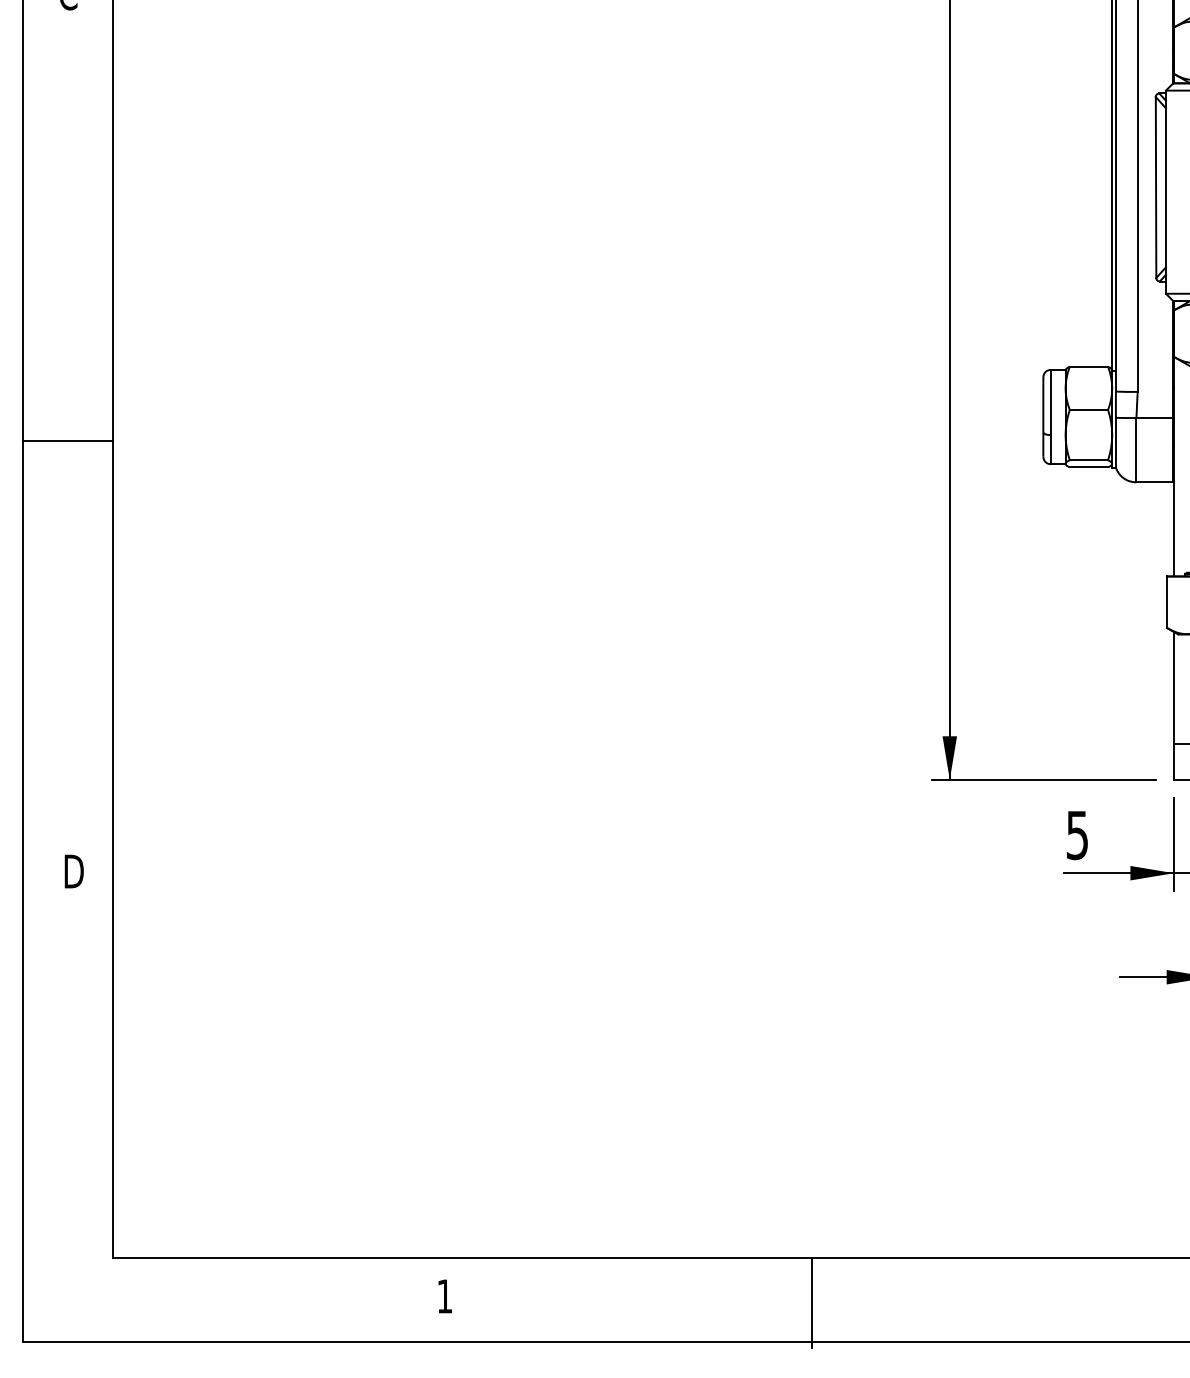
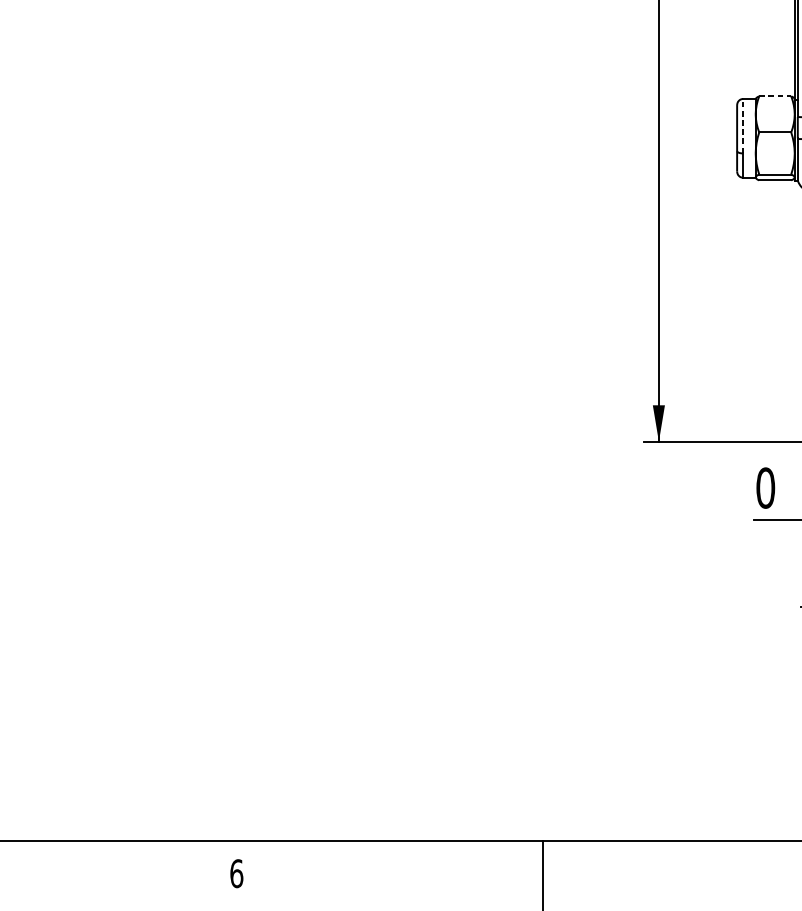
line: (1089, 366) -> (775, 96), solid -> dashed
line: (1050, 402) -> (743, 126), solid -> dashed
text: (1077, 835) -> (765, 488), 5 -> 0
text: (444, 1296) -> (236, 873), 1 -> 6

